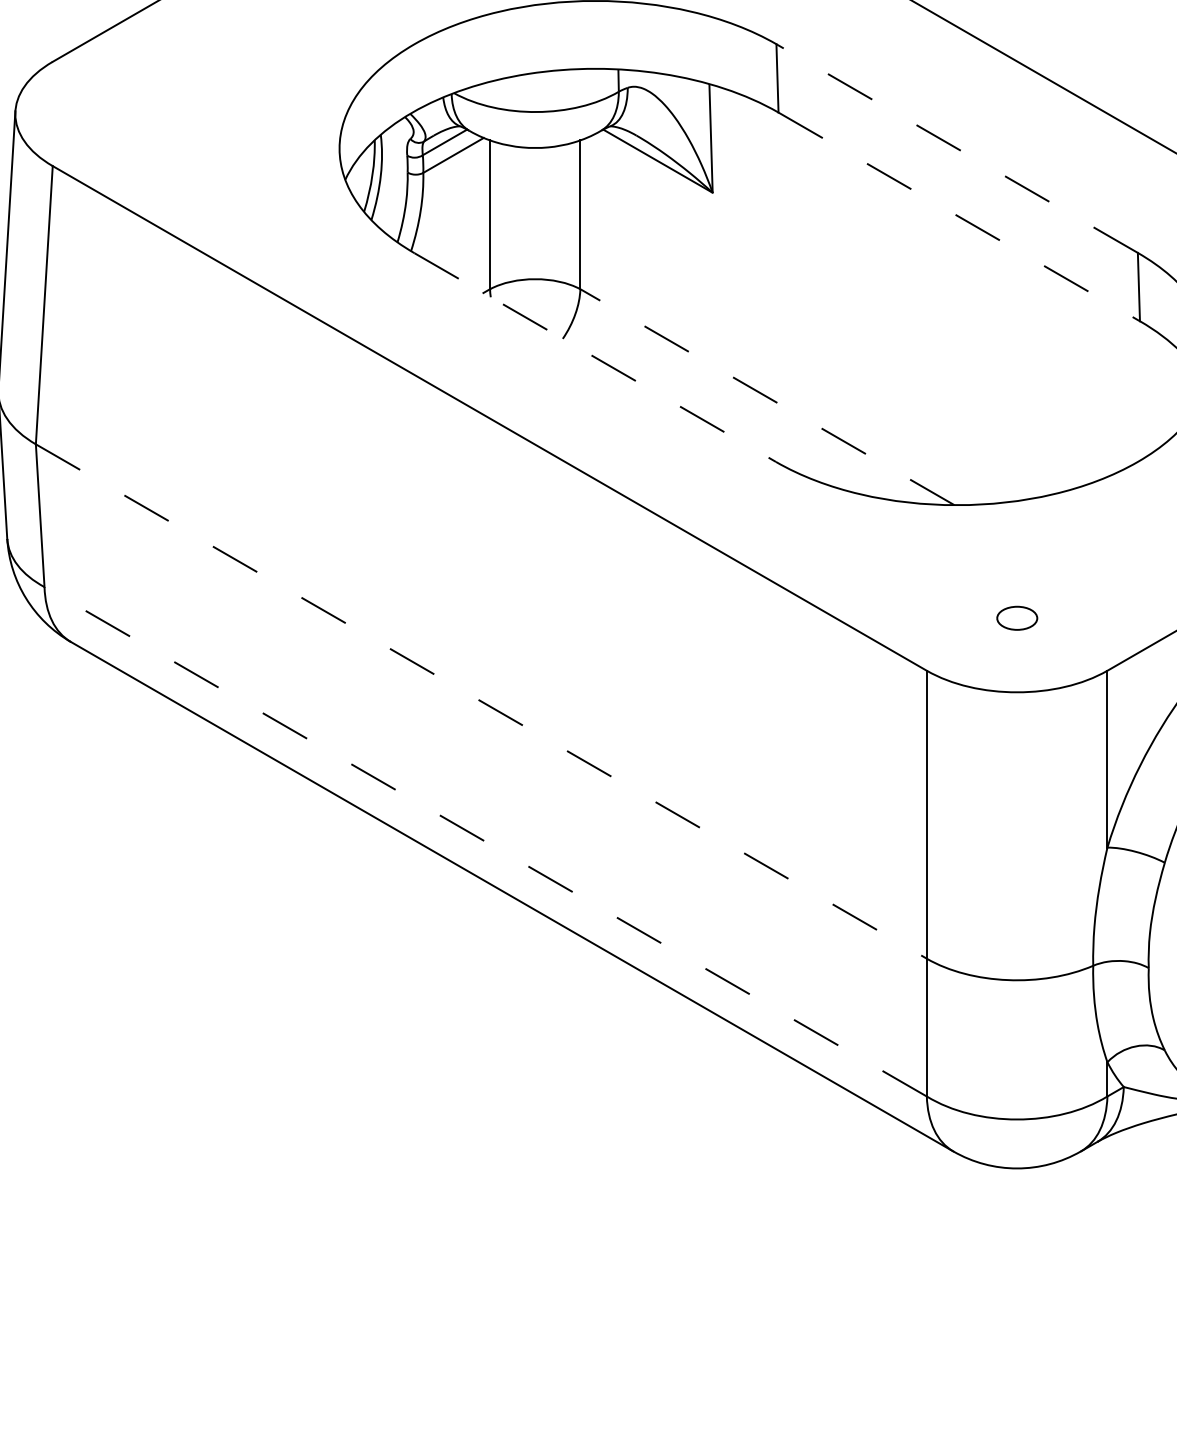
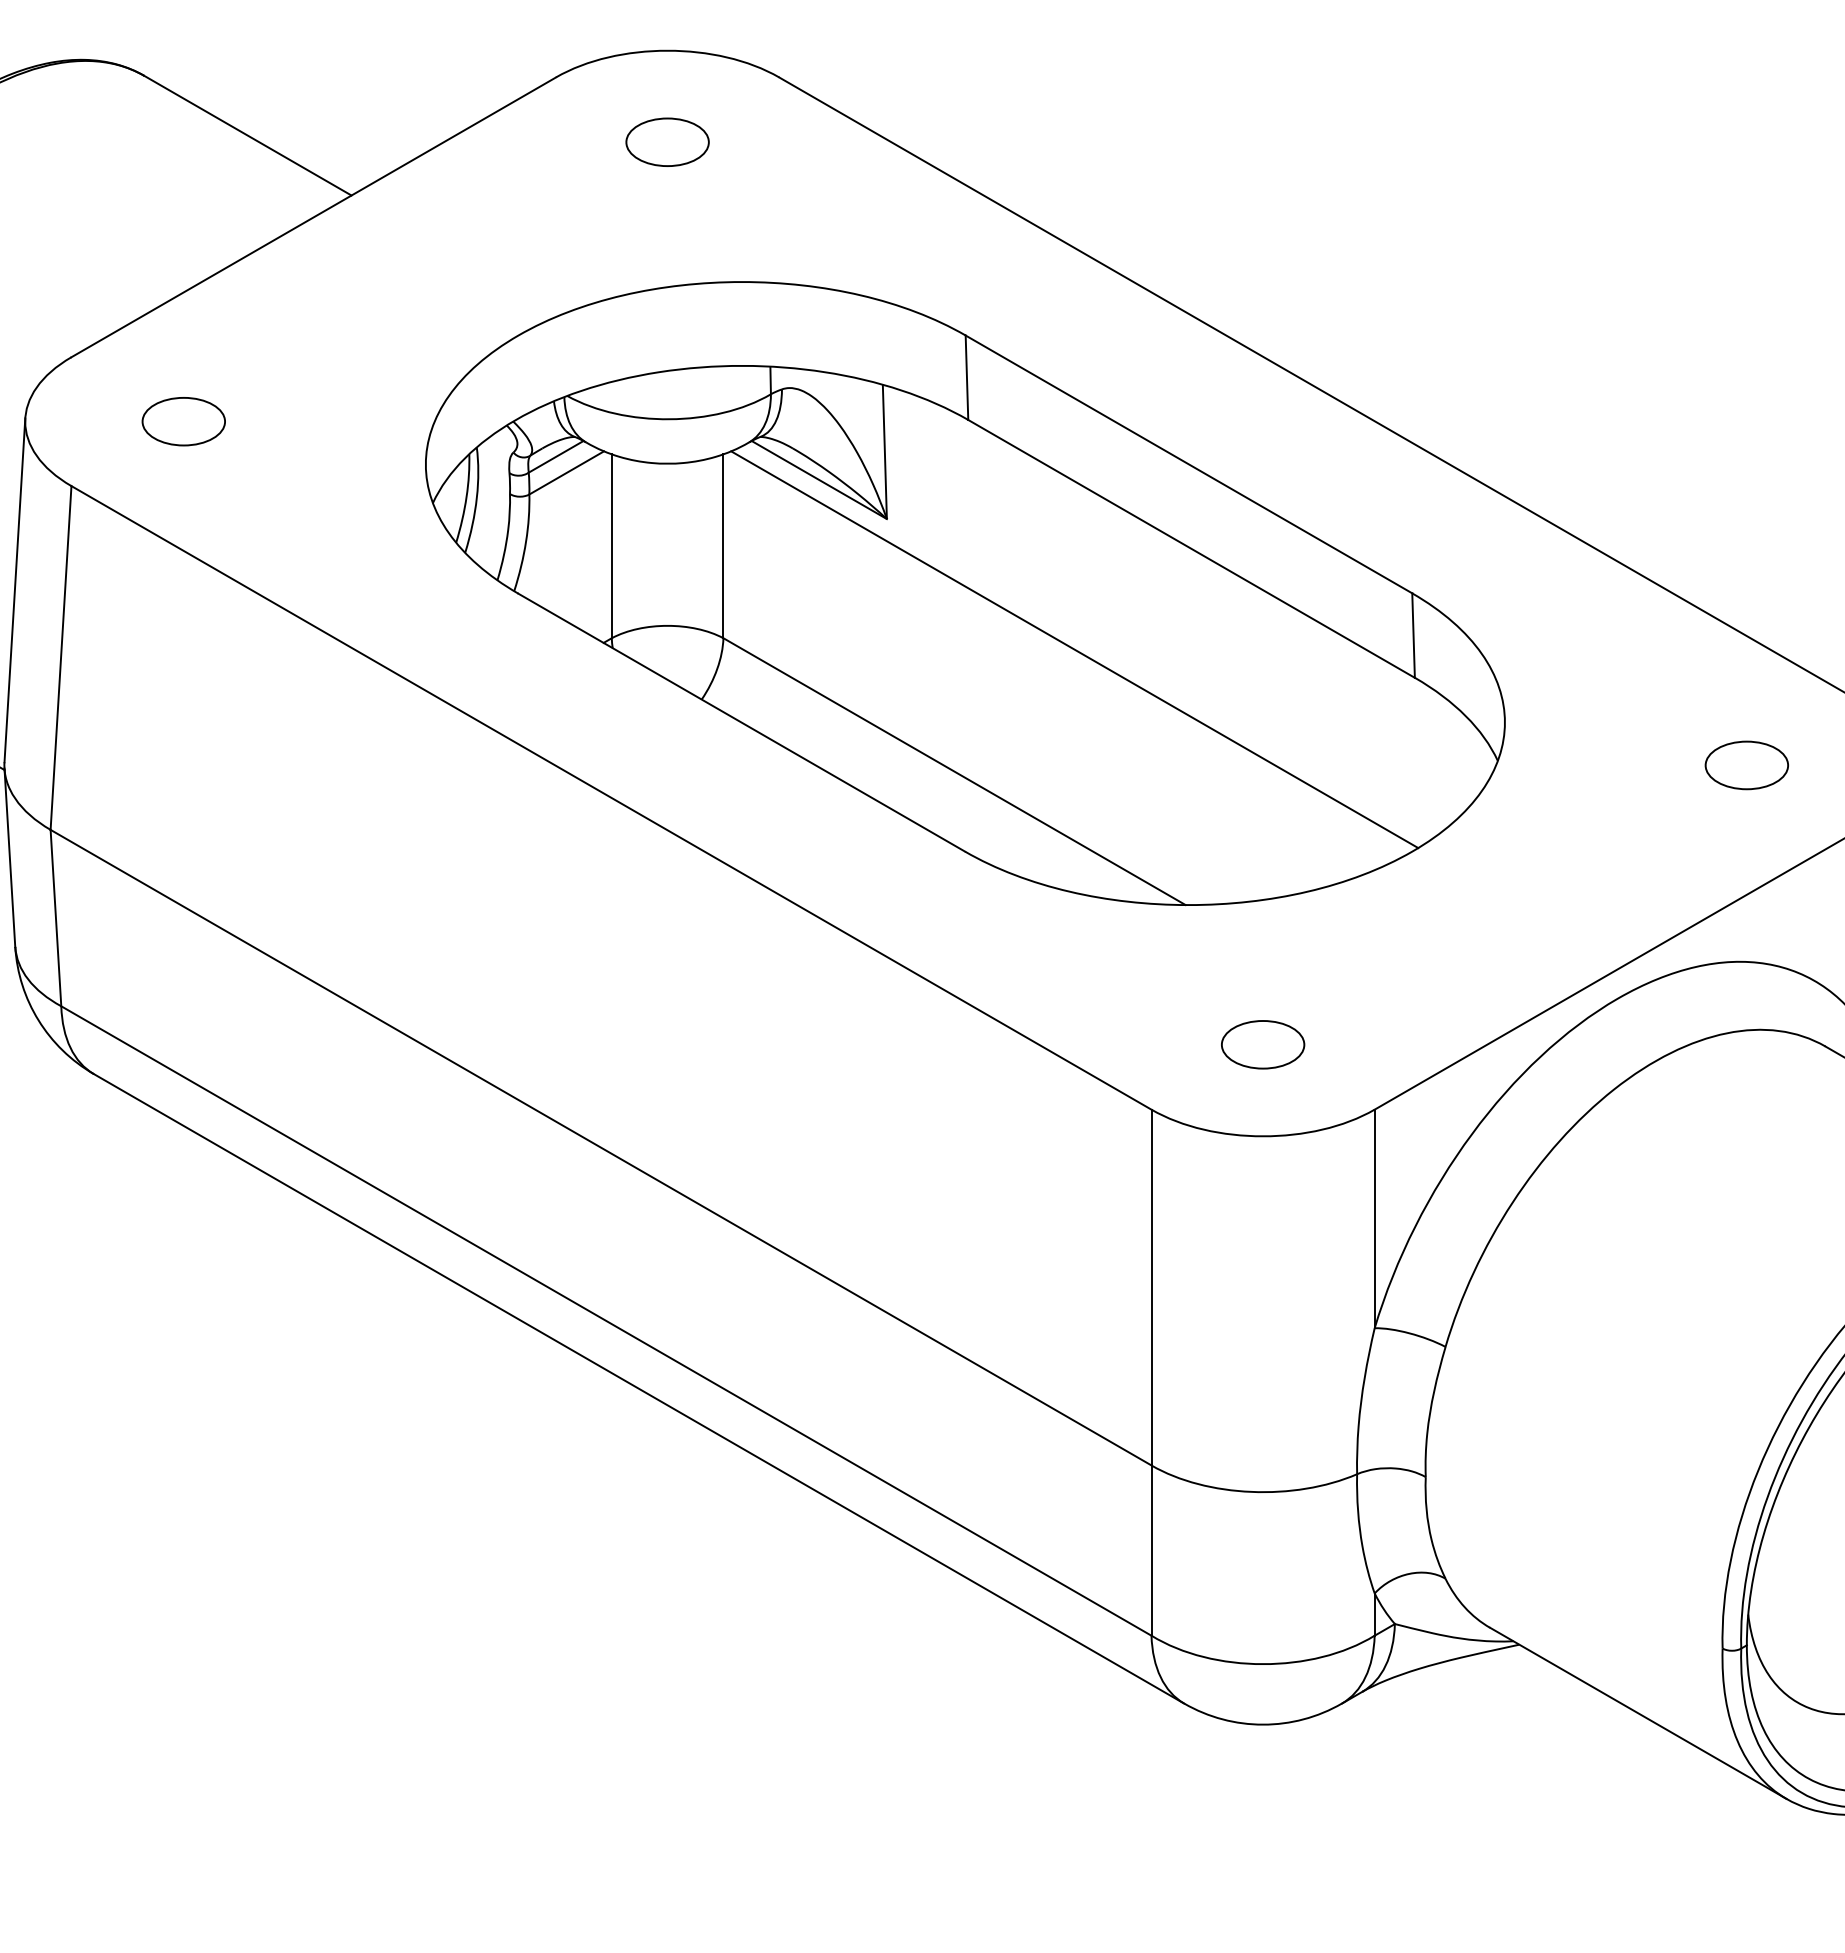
part: (143, 113) -> (183, 421), added
line: (956, 148) -> (1188, 464), dashed -> solid
line: (959, 216) -> (1191, 548), dashed -> solid
line: (864, 298) -> (1074, 649), added
line: (595, 357) -> (741, 722), dashed -> solid
line: (767, 397) -> (954, 771), dashed -> solid
part: (1017, 618) -> (1263, 1044), size x1.67
line: (481, 701) -> (601, 1147), dashed -> solid
line: (484, 841) -> (605, 1320), dashed -> solid

